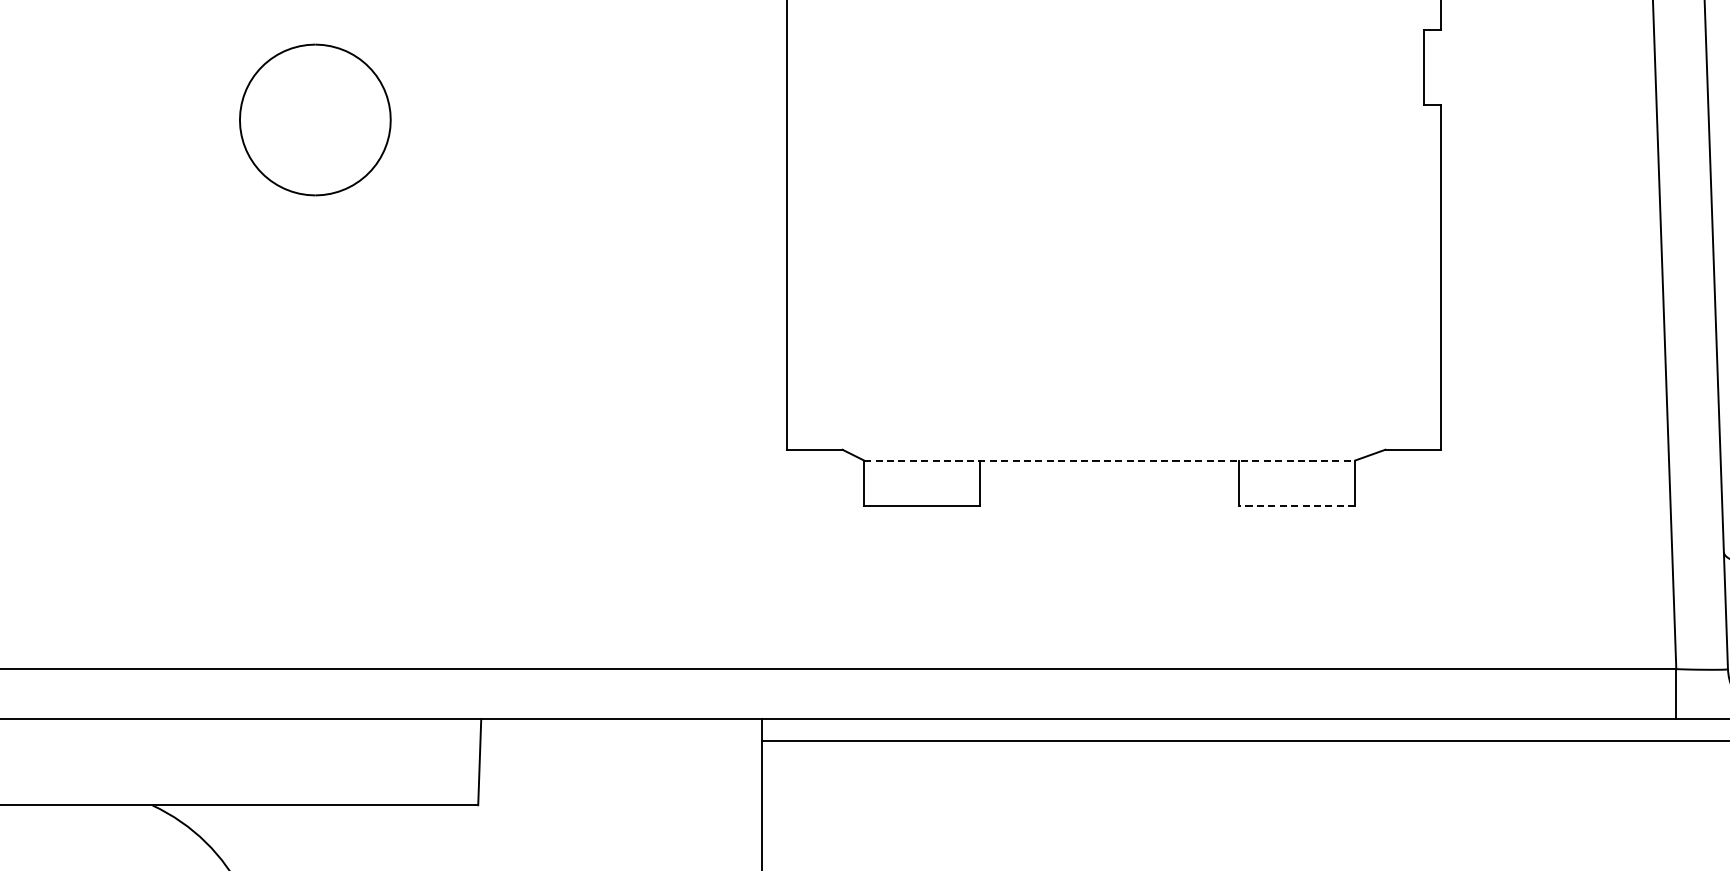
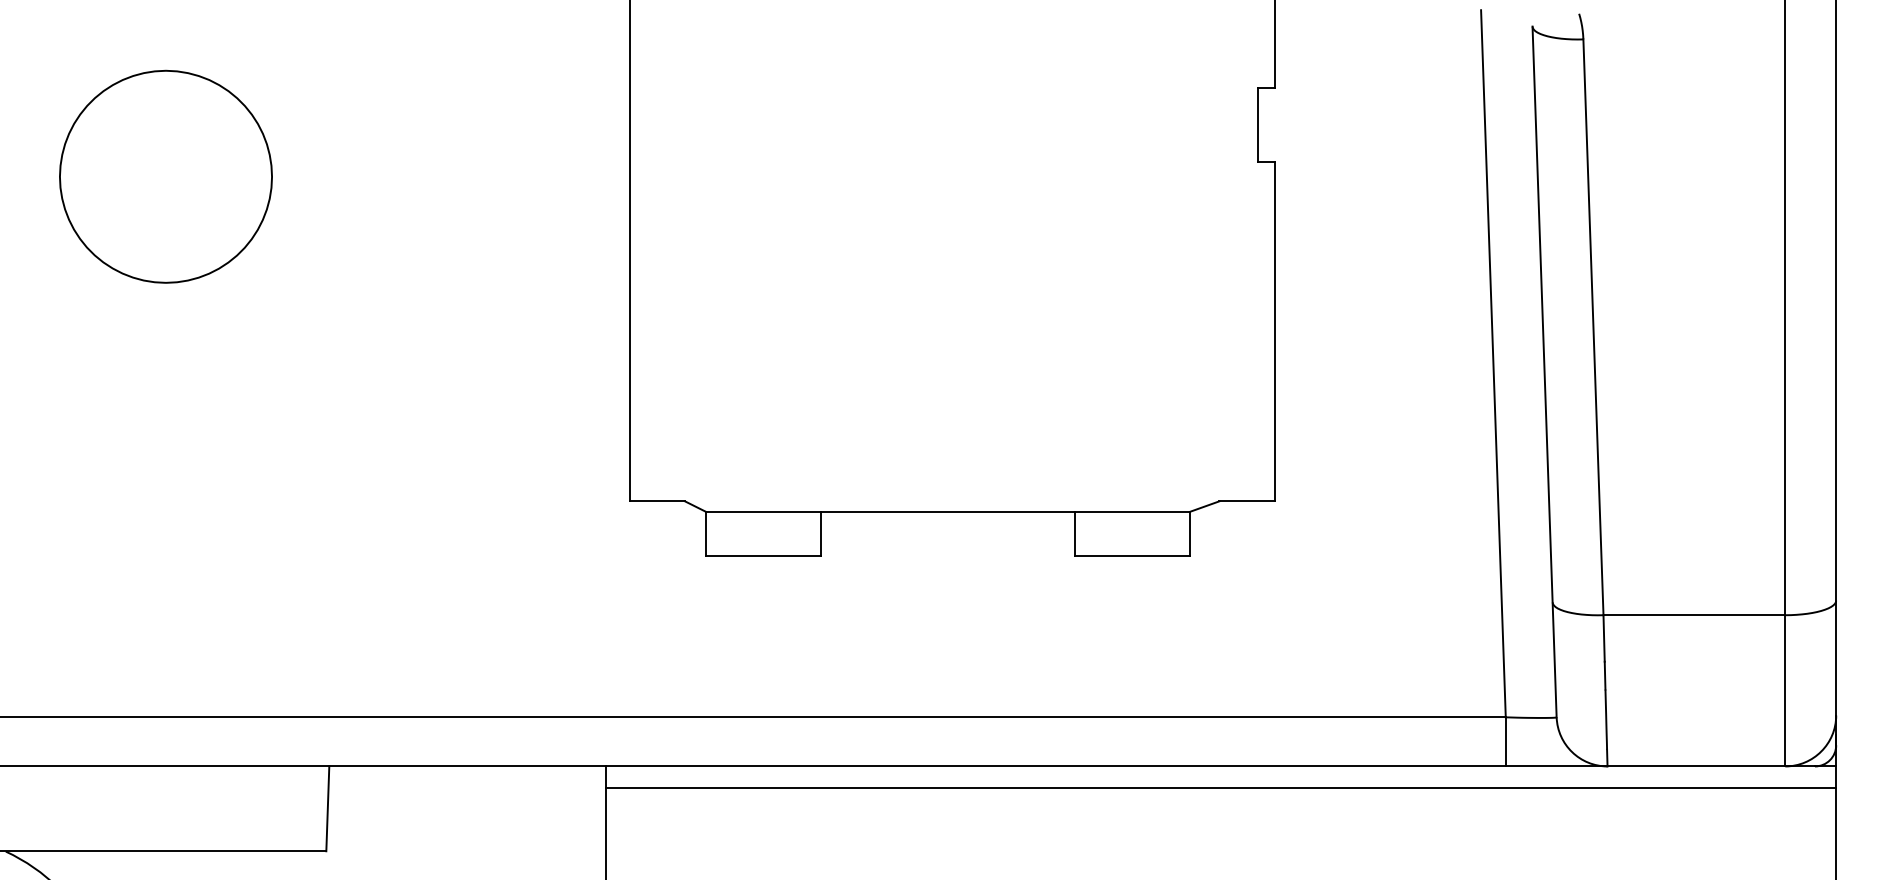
part: (314, 119) -> (165, 176), size x1.43
line: (1109, 460) -> (947, 511), dashed -> solid
line: (1296, 505) -> (1131, 556), dashed -> solid

